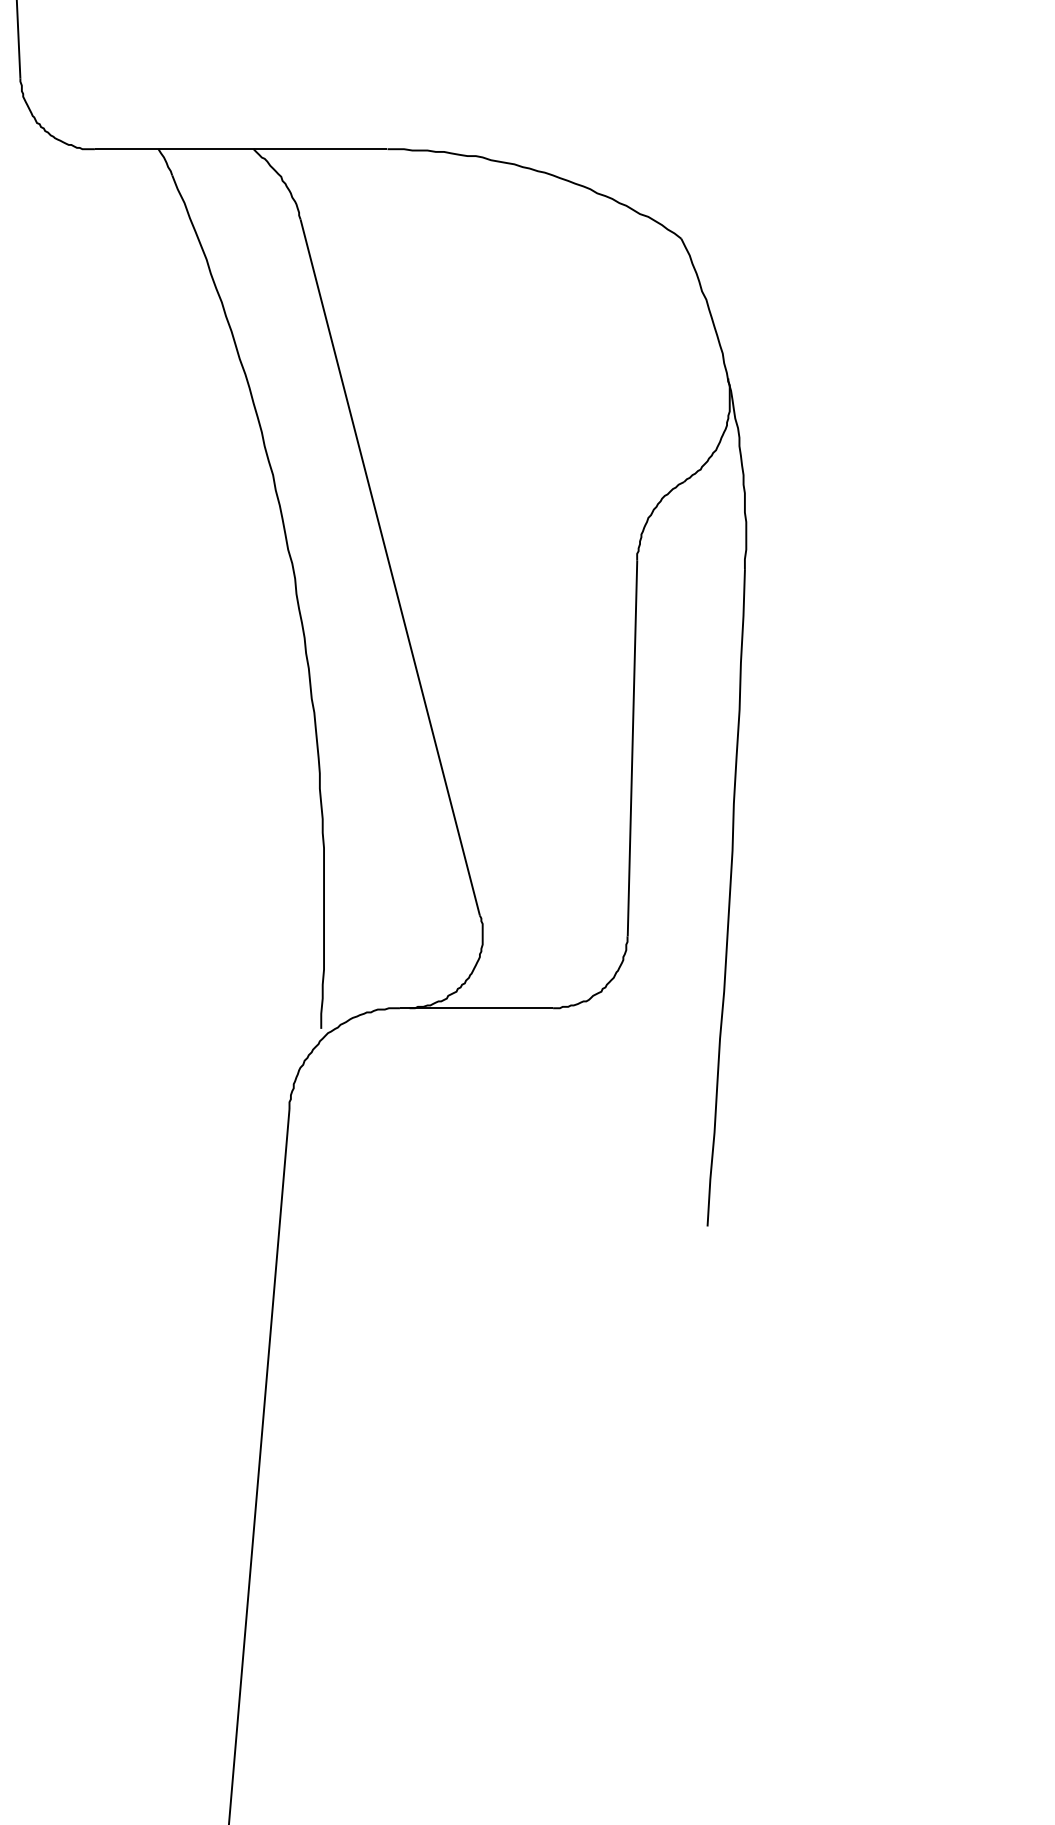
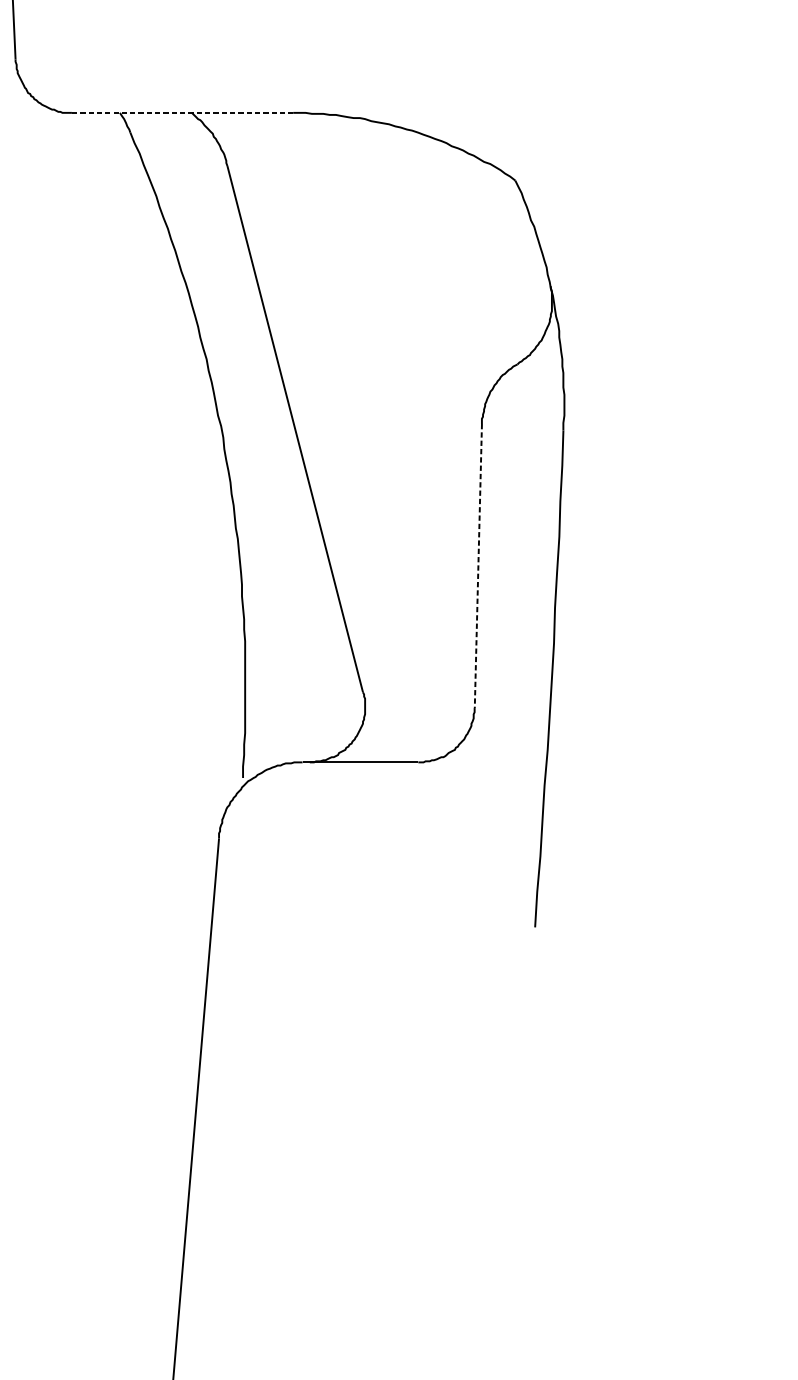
line: (241, 149) -> (182, 113), solid -> dashed
line: (632, 748) -> (478, 565), solid -> dashed

